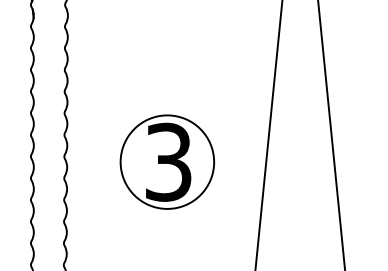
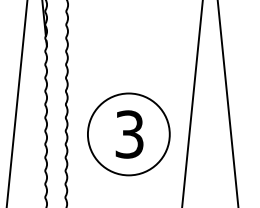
circle: (166, 162) -> (128, 134), size x1.43

